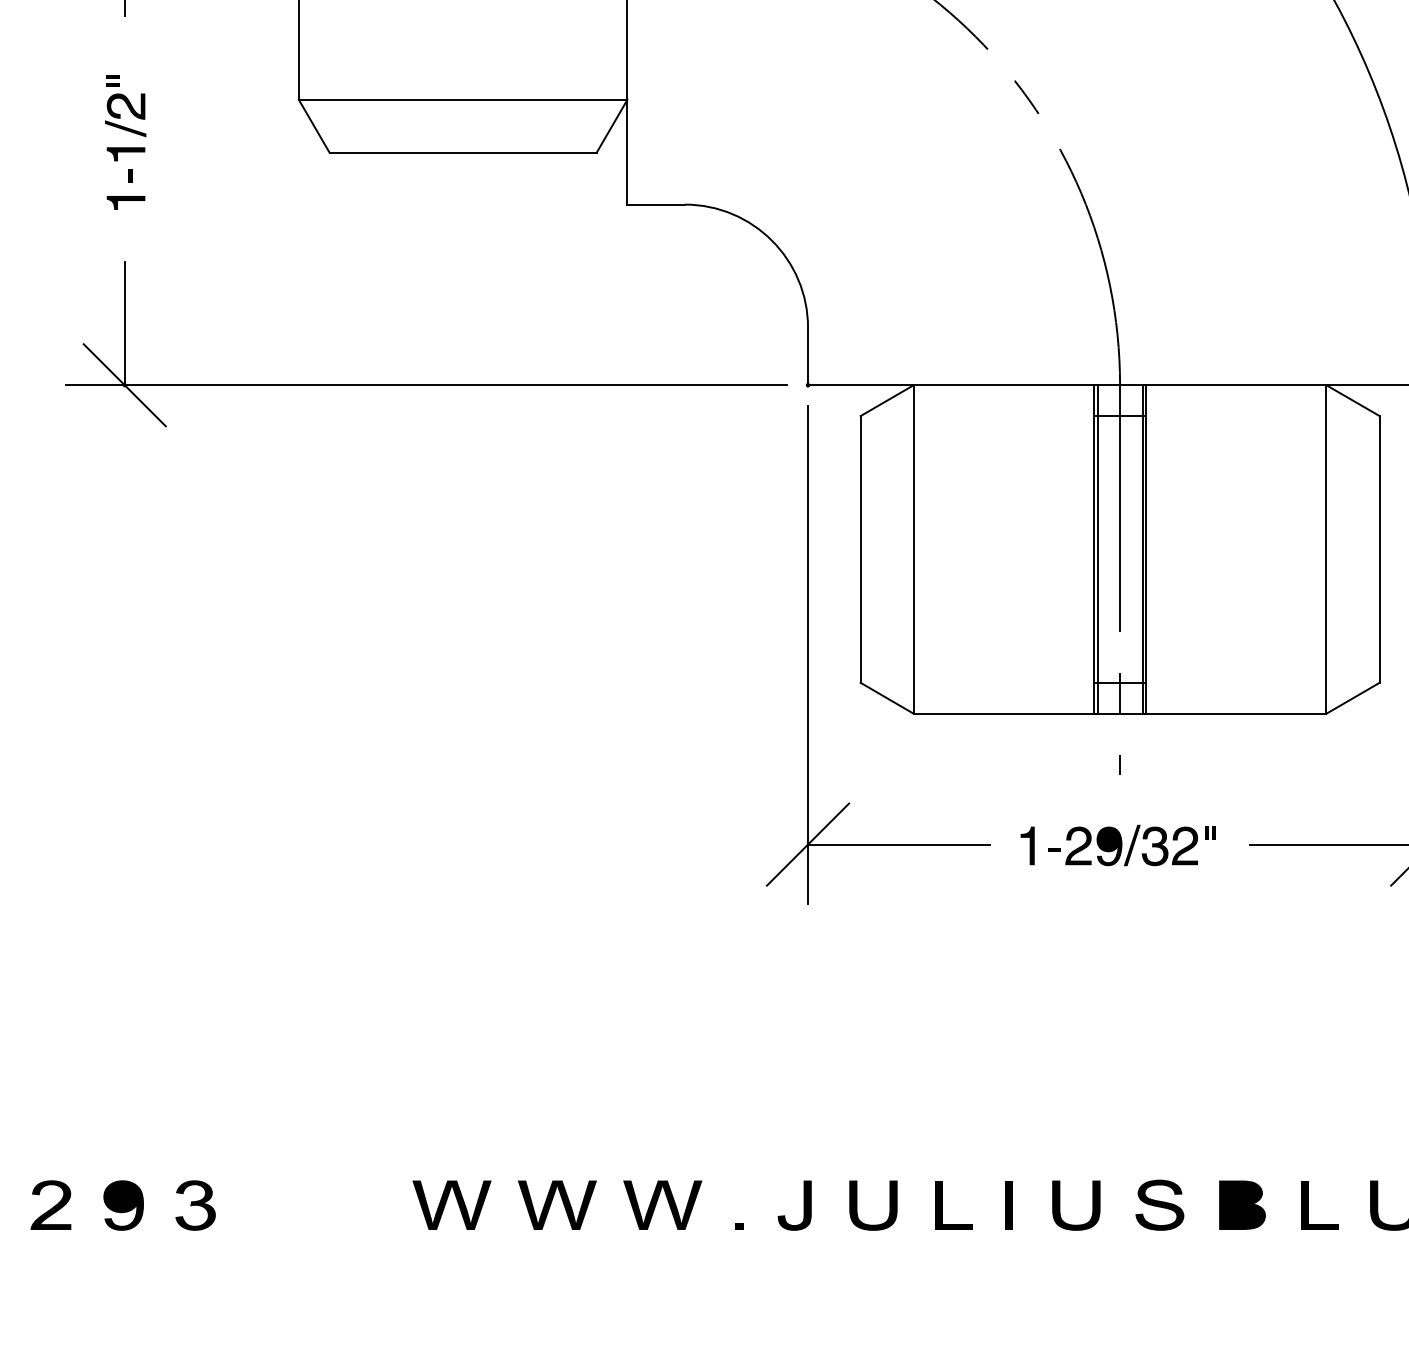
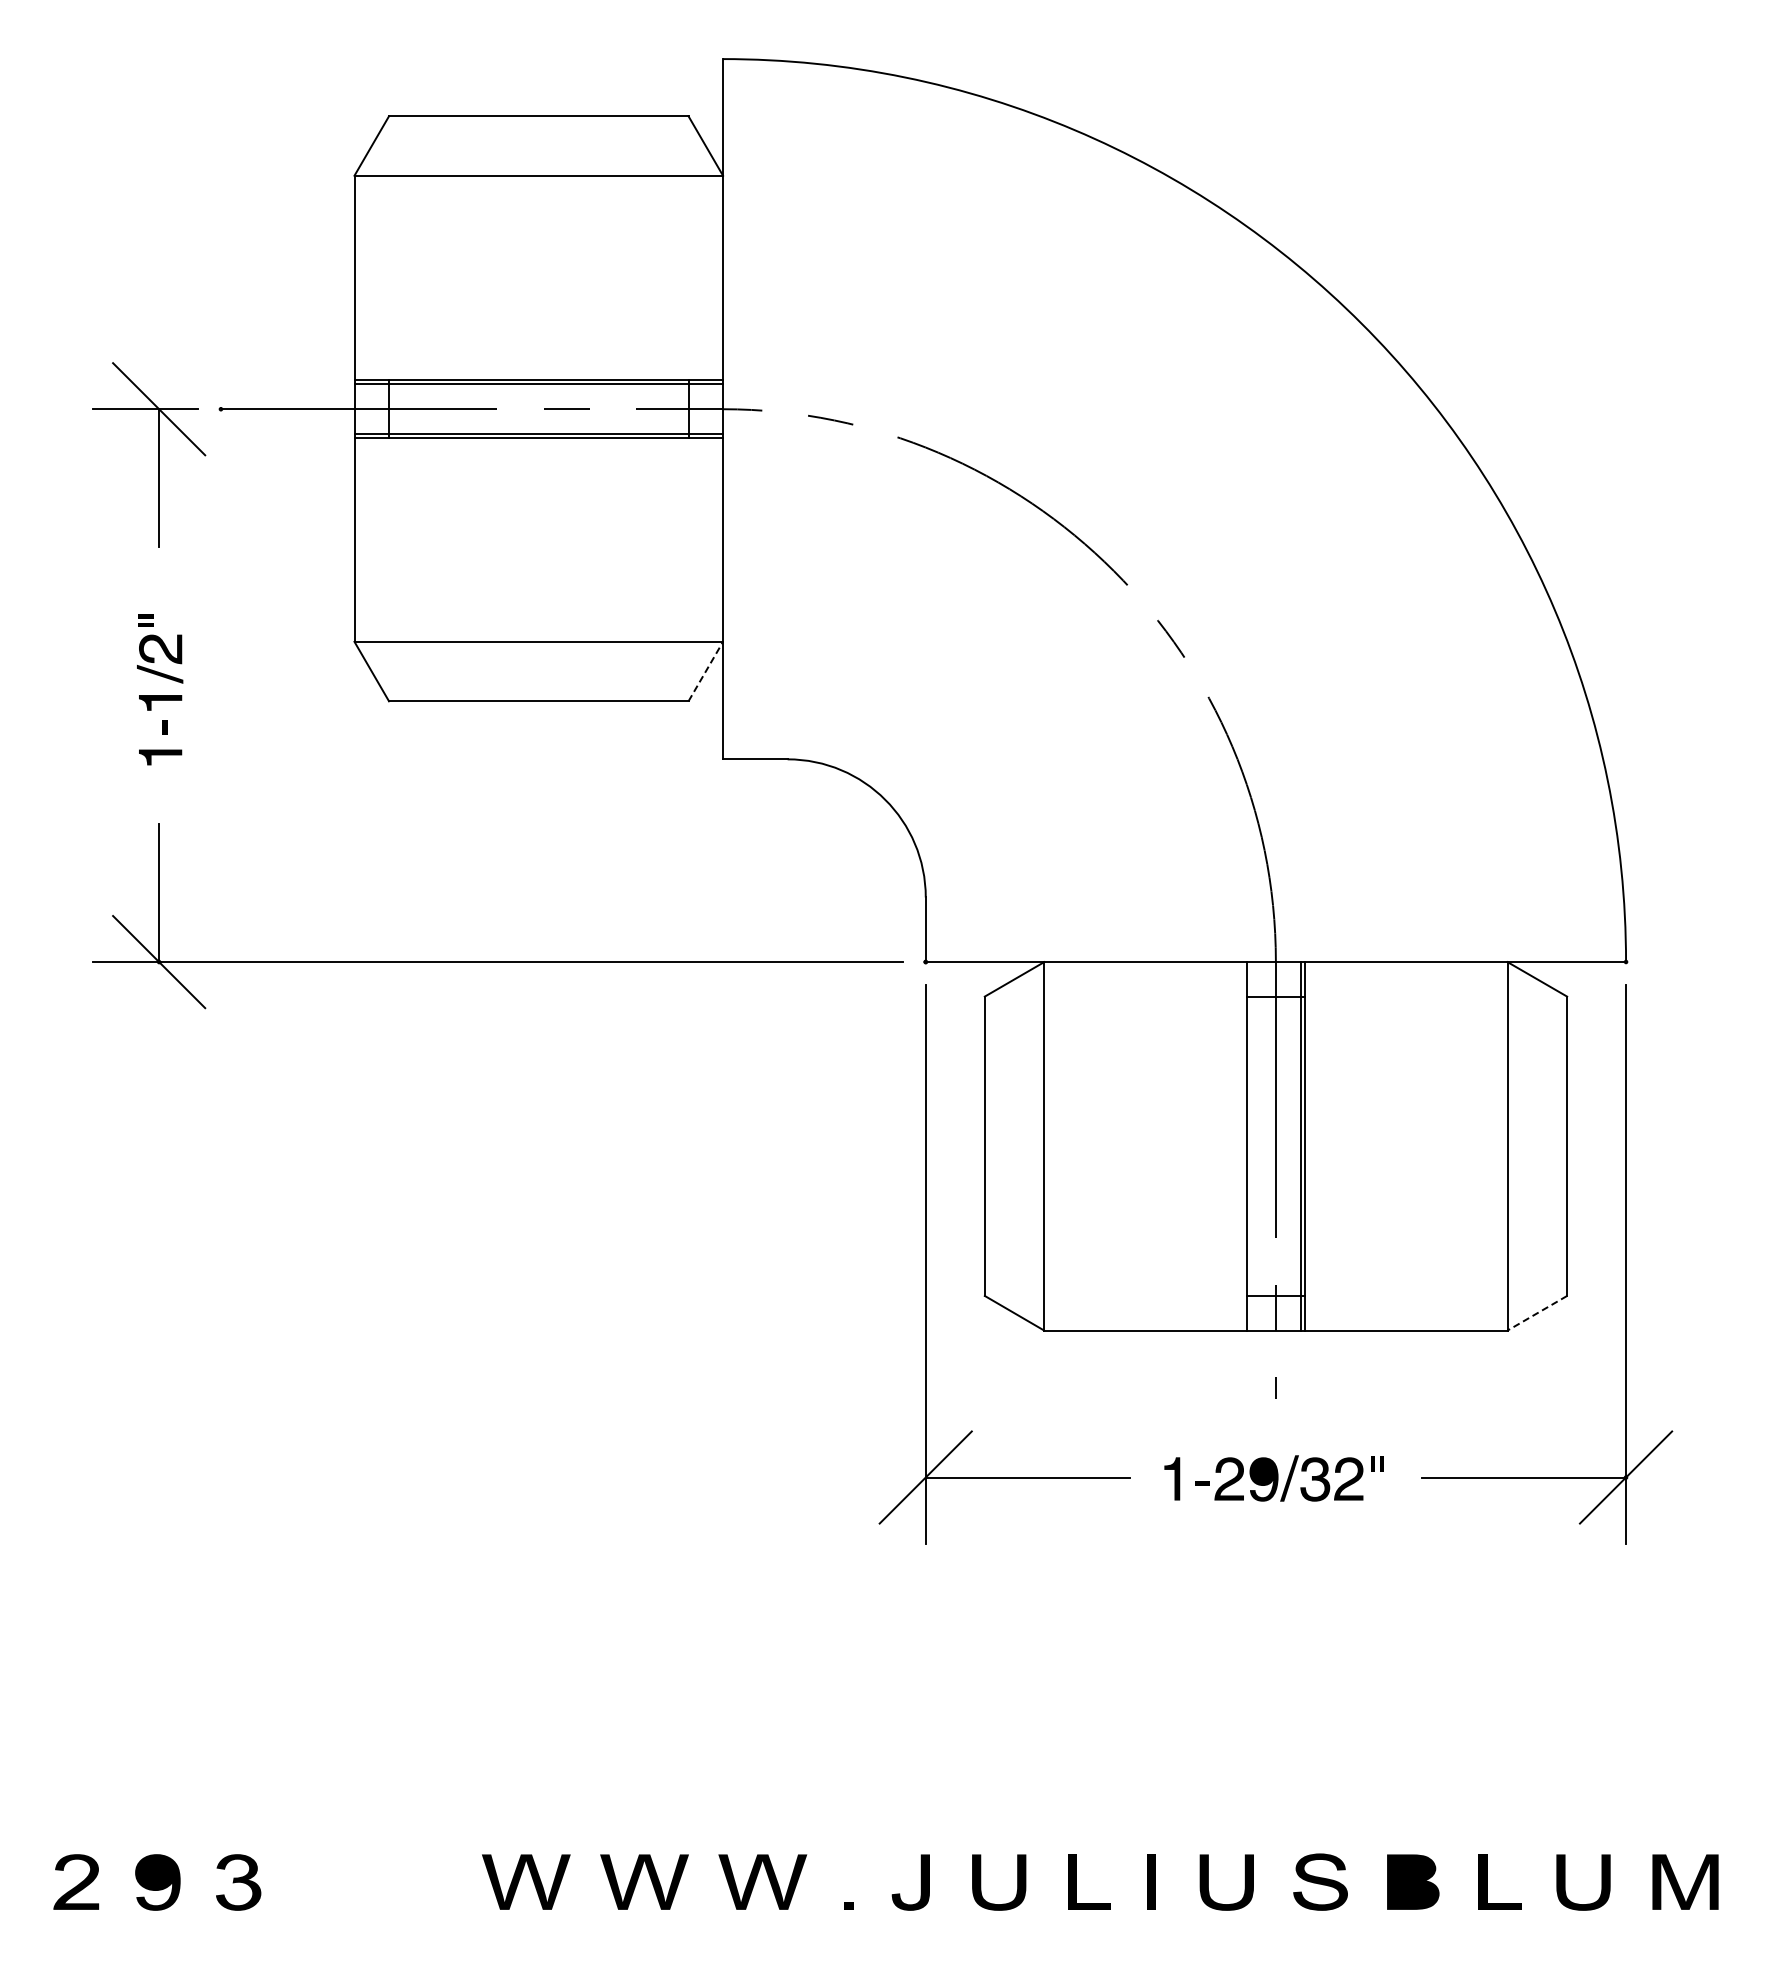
line: (612, 126) -> (706, 671), solid -> dashed
line: (1097, 549) -> (1250, 1146), removed
line: (1352, 698) -> (1536, 1313), solid -> dashed

